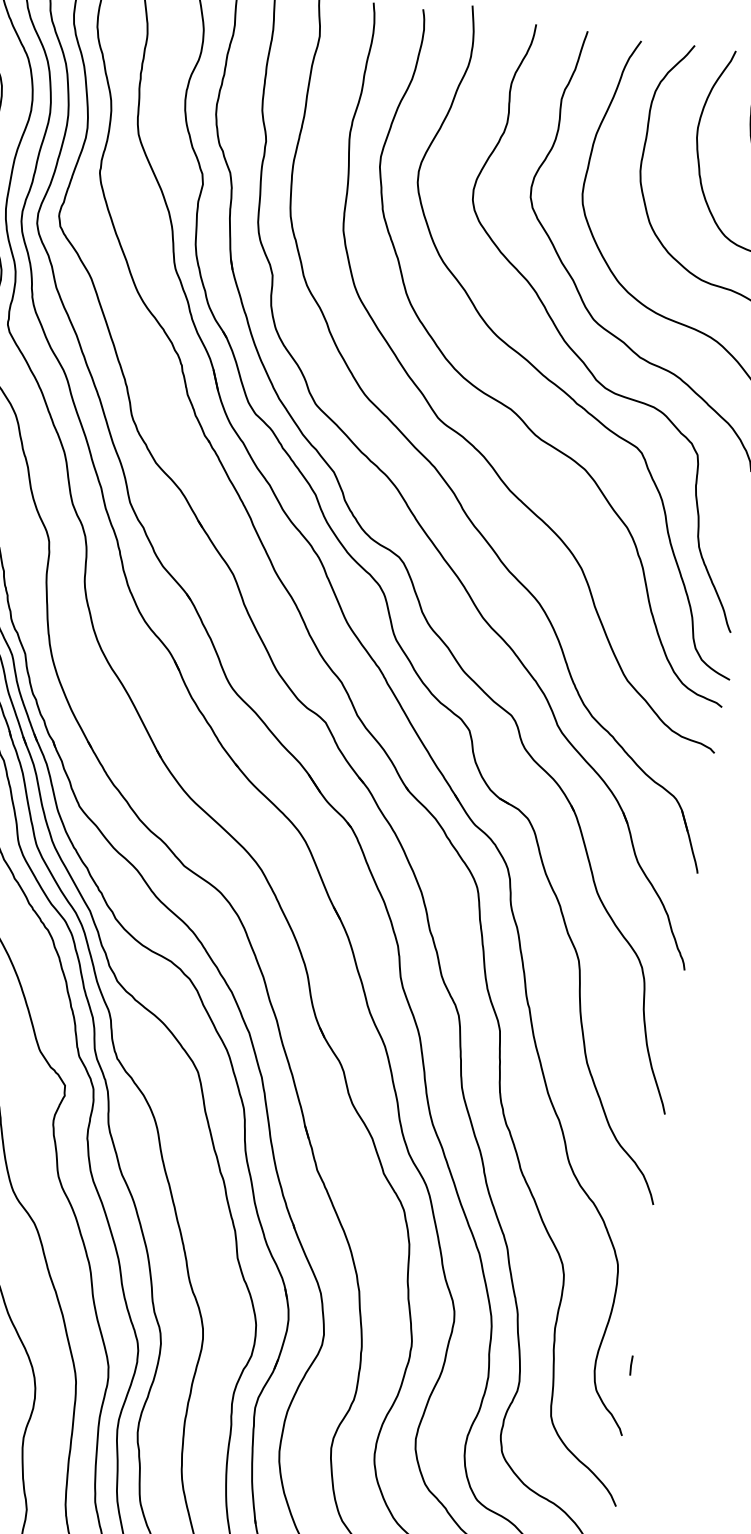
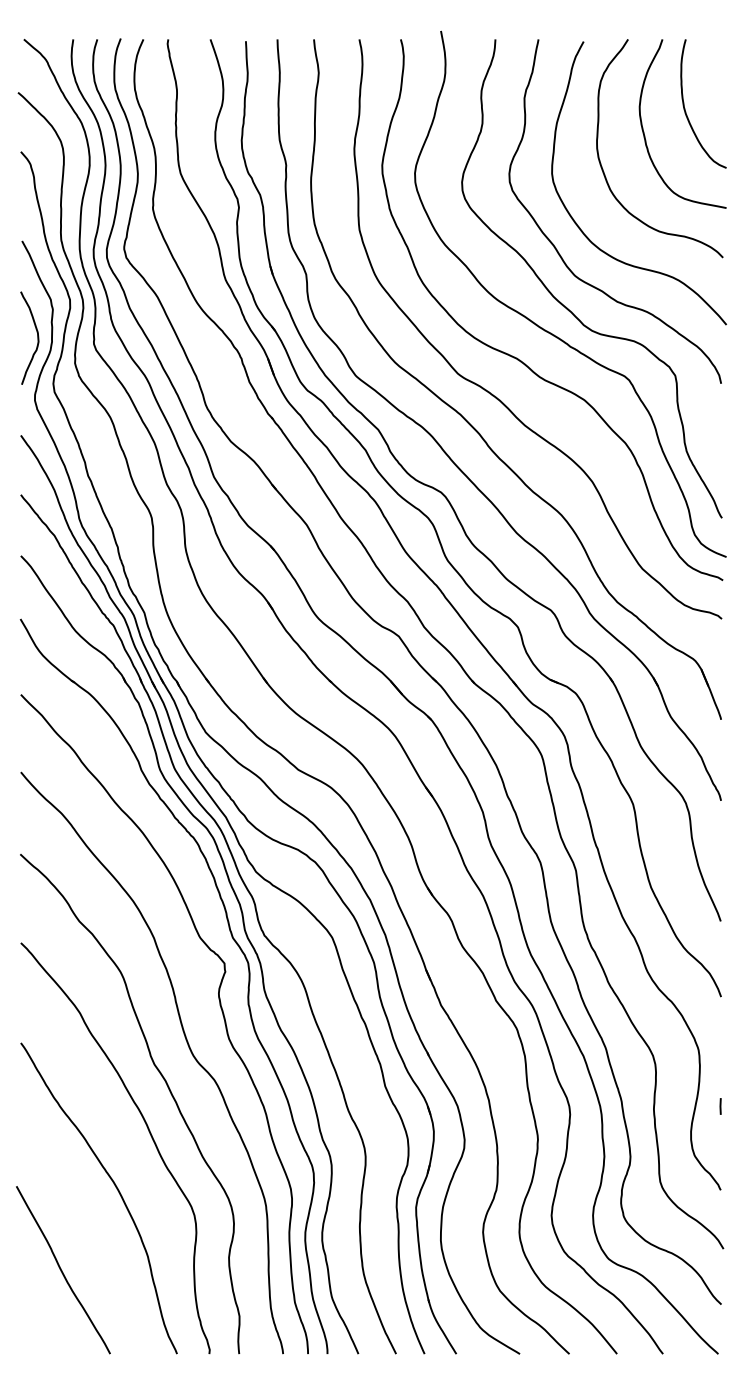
line: (631, 1365) -> (720, 1106), moved

